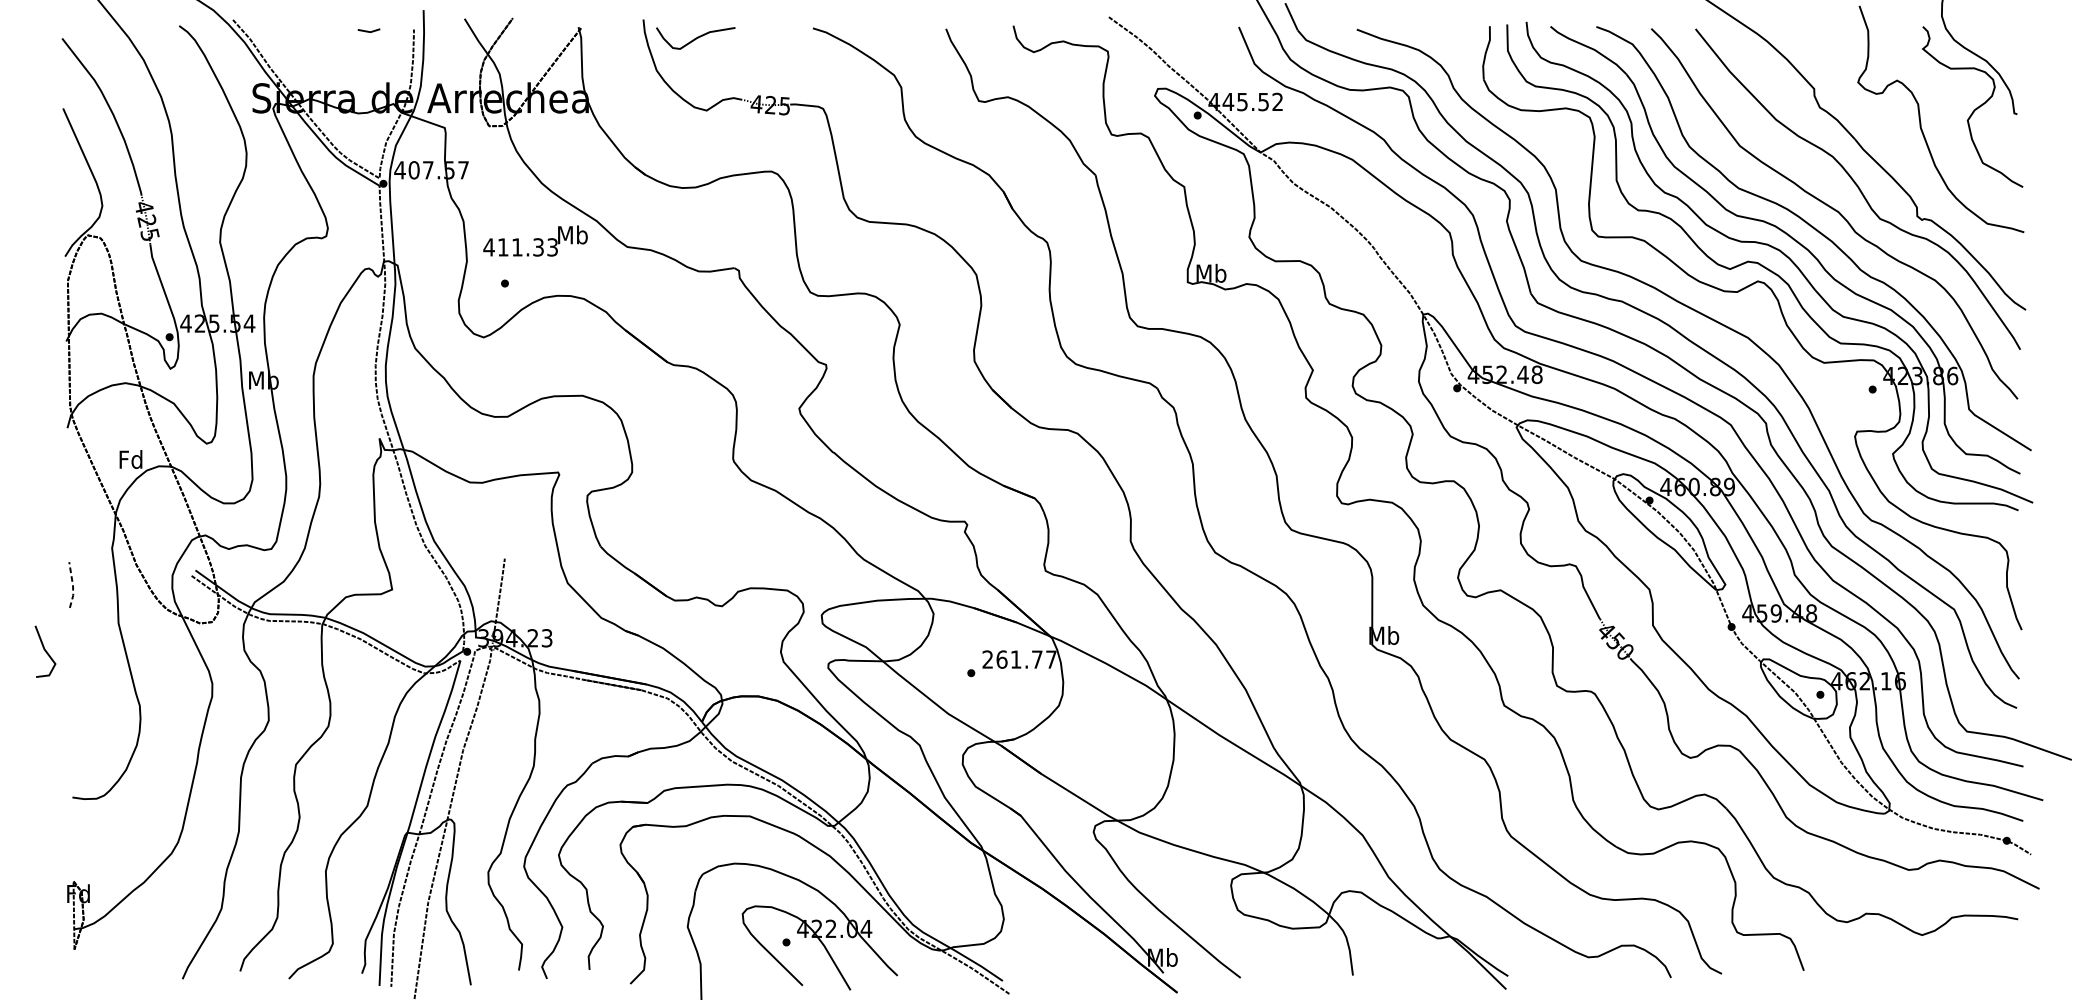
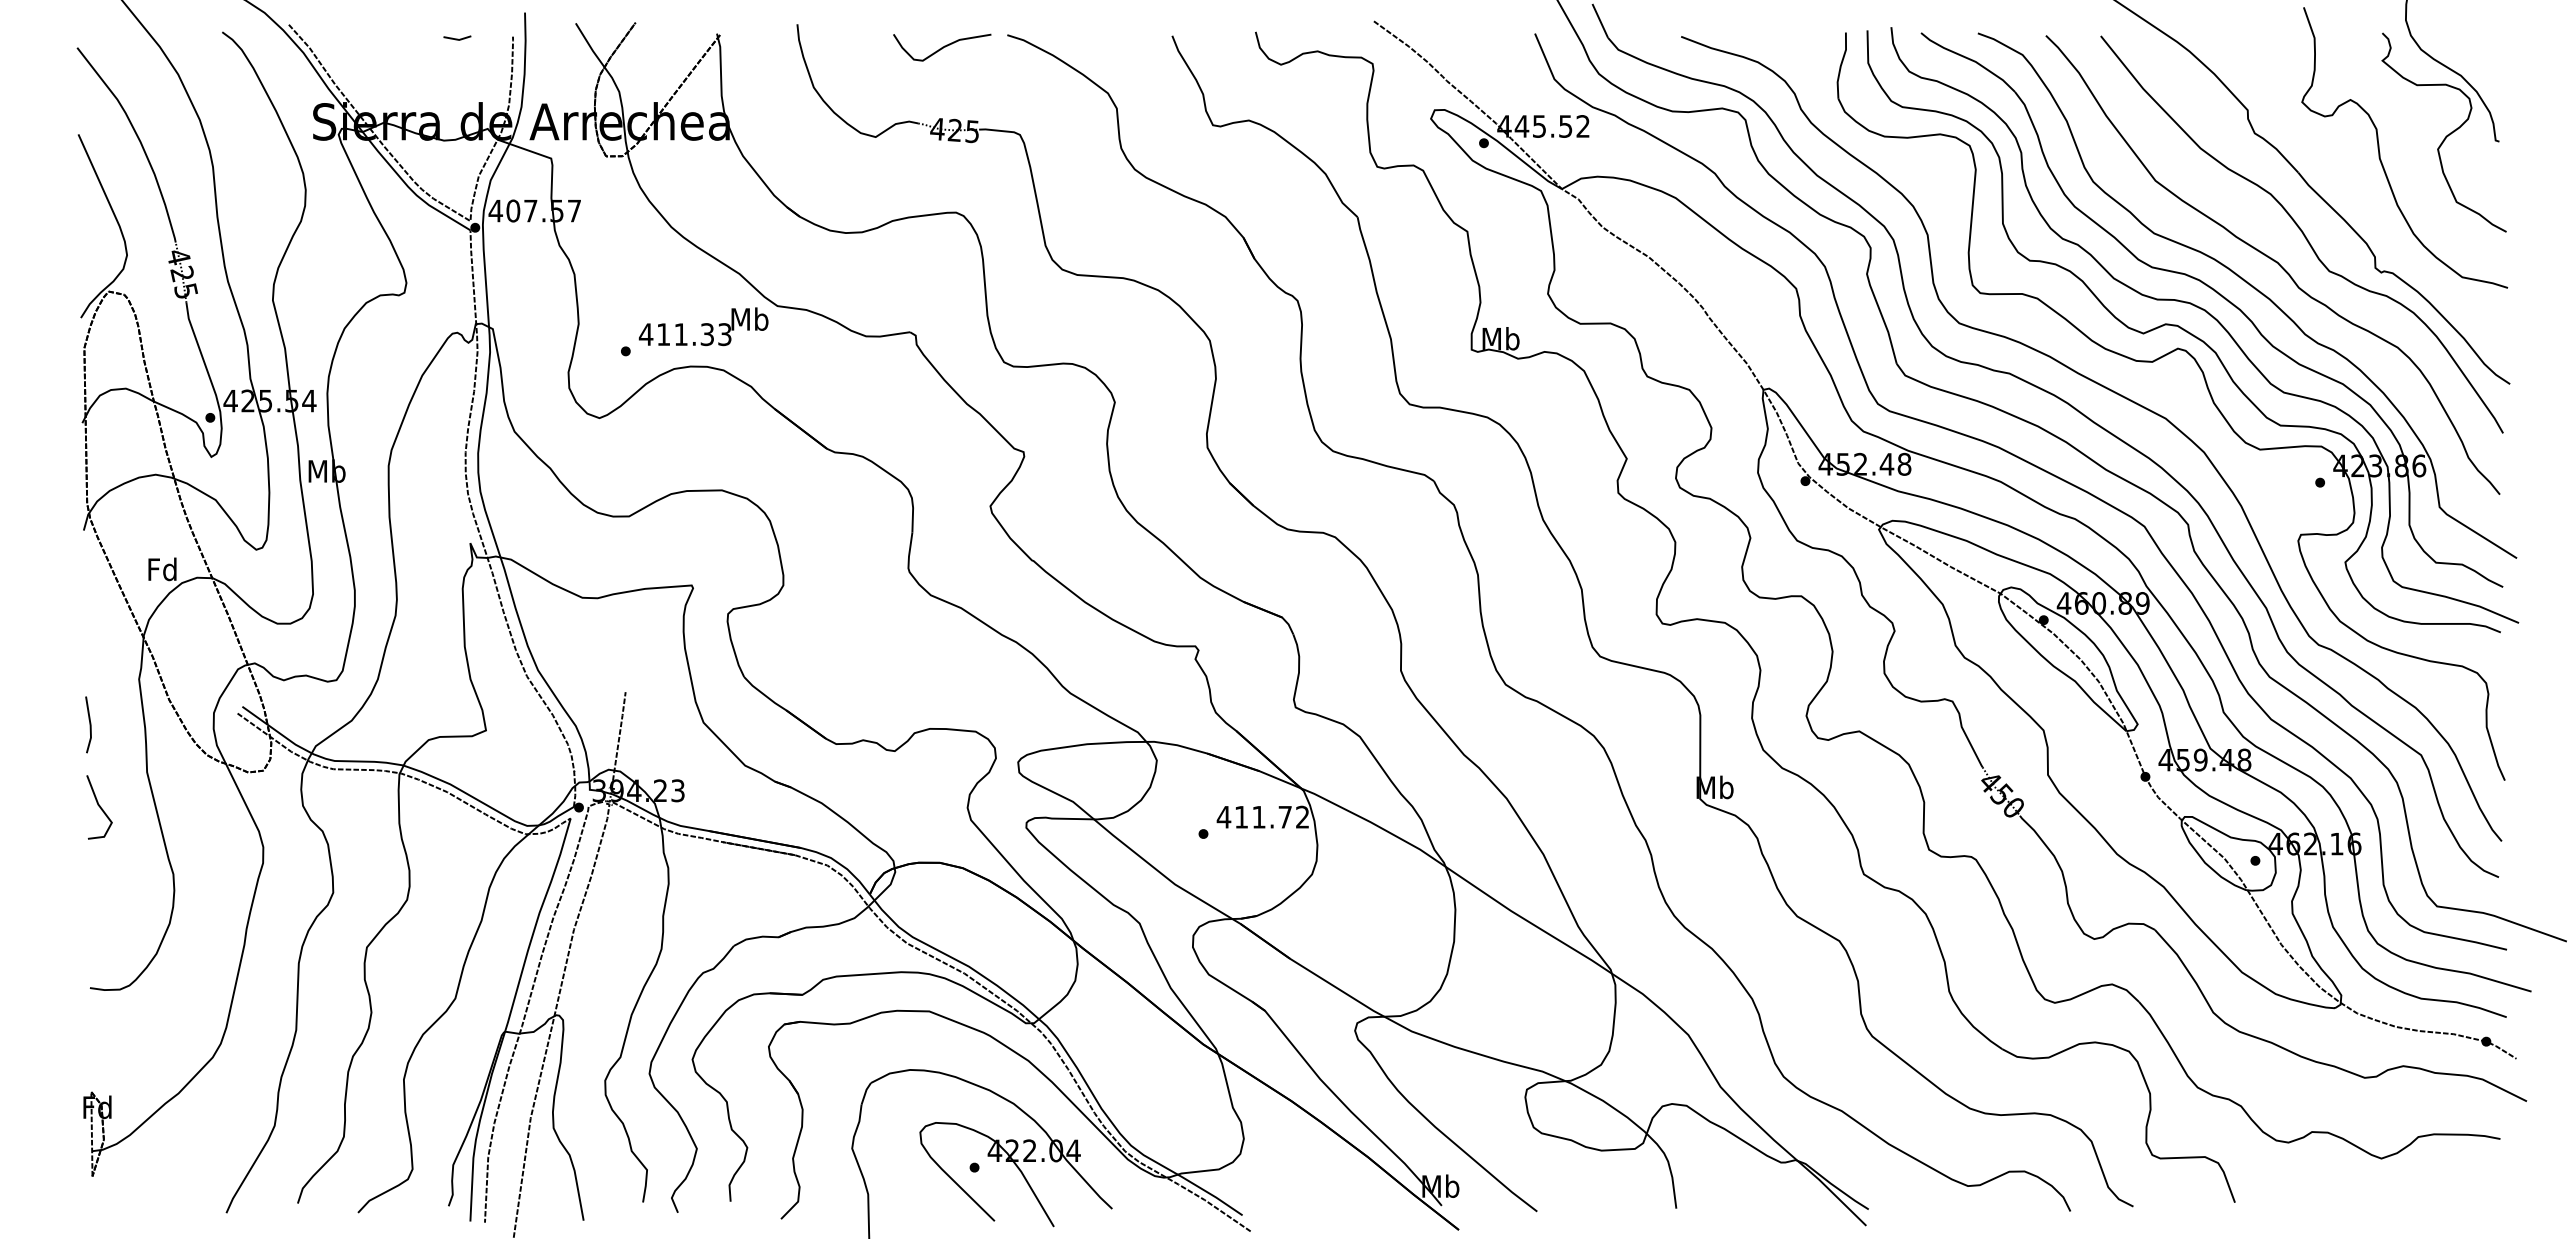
curve: (696, 38) -> (942, 47), moved
text: (535, 240) -> (703, 326), moved
line: (72, 585) -> (90, 725), dashed -> solid
line: (45, 651) -> (99, 807), moved
text: (1018, 659) -> (1262, 816), 261.77 -> 411.72

